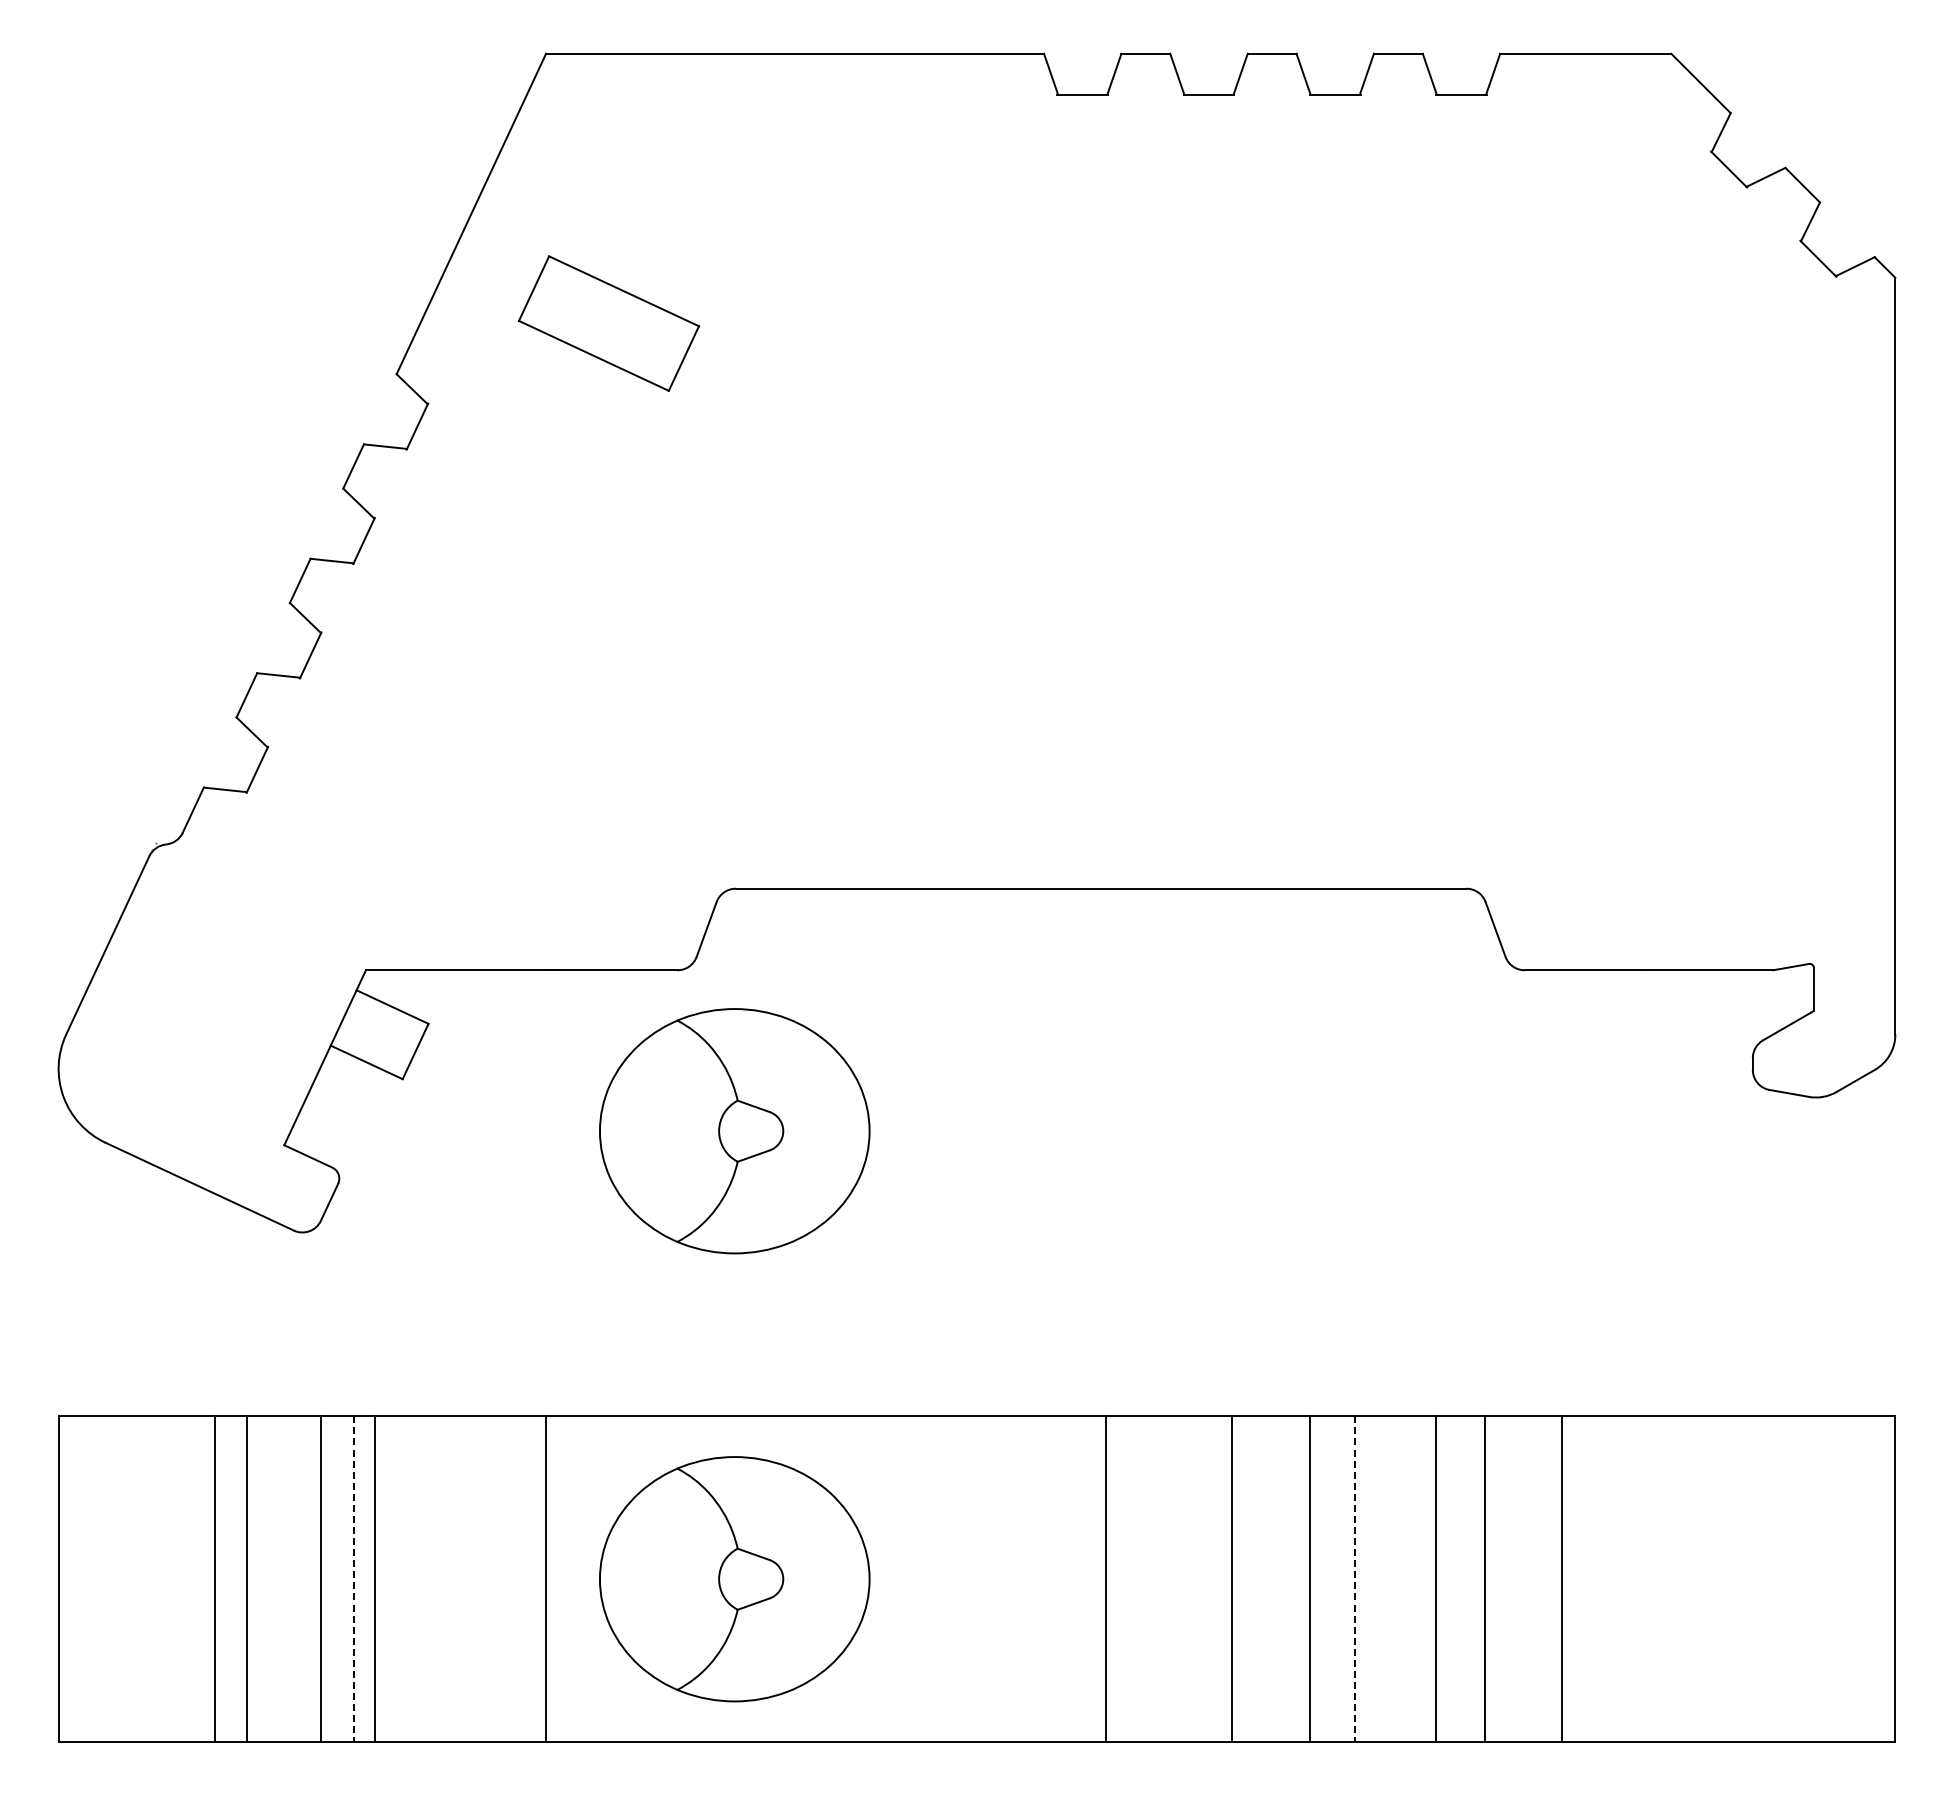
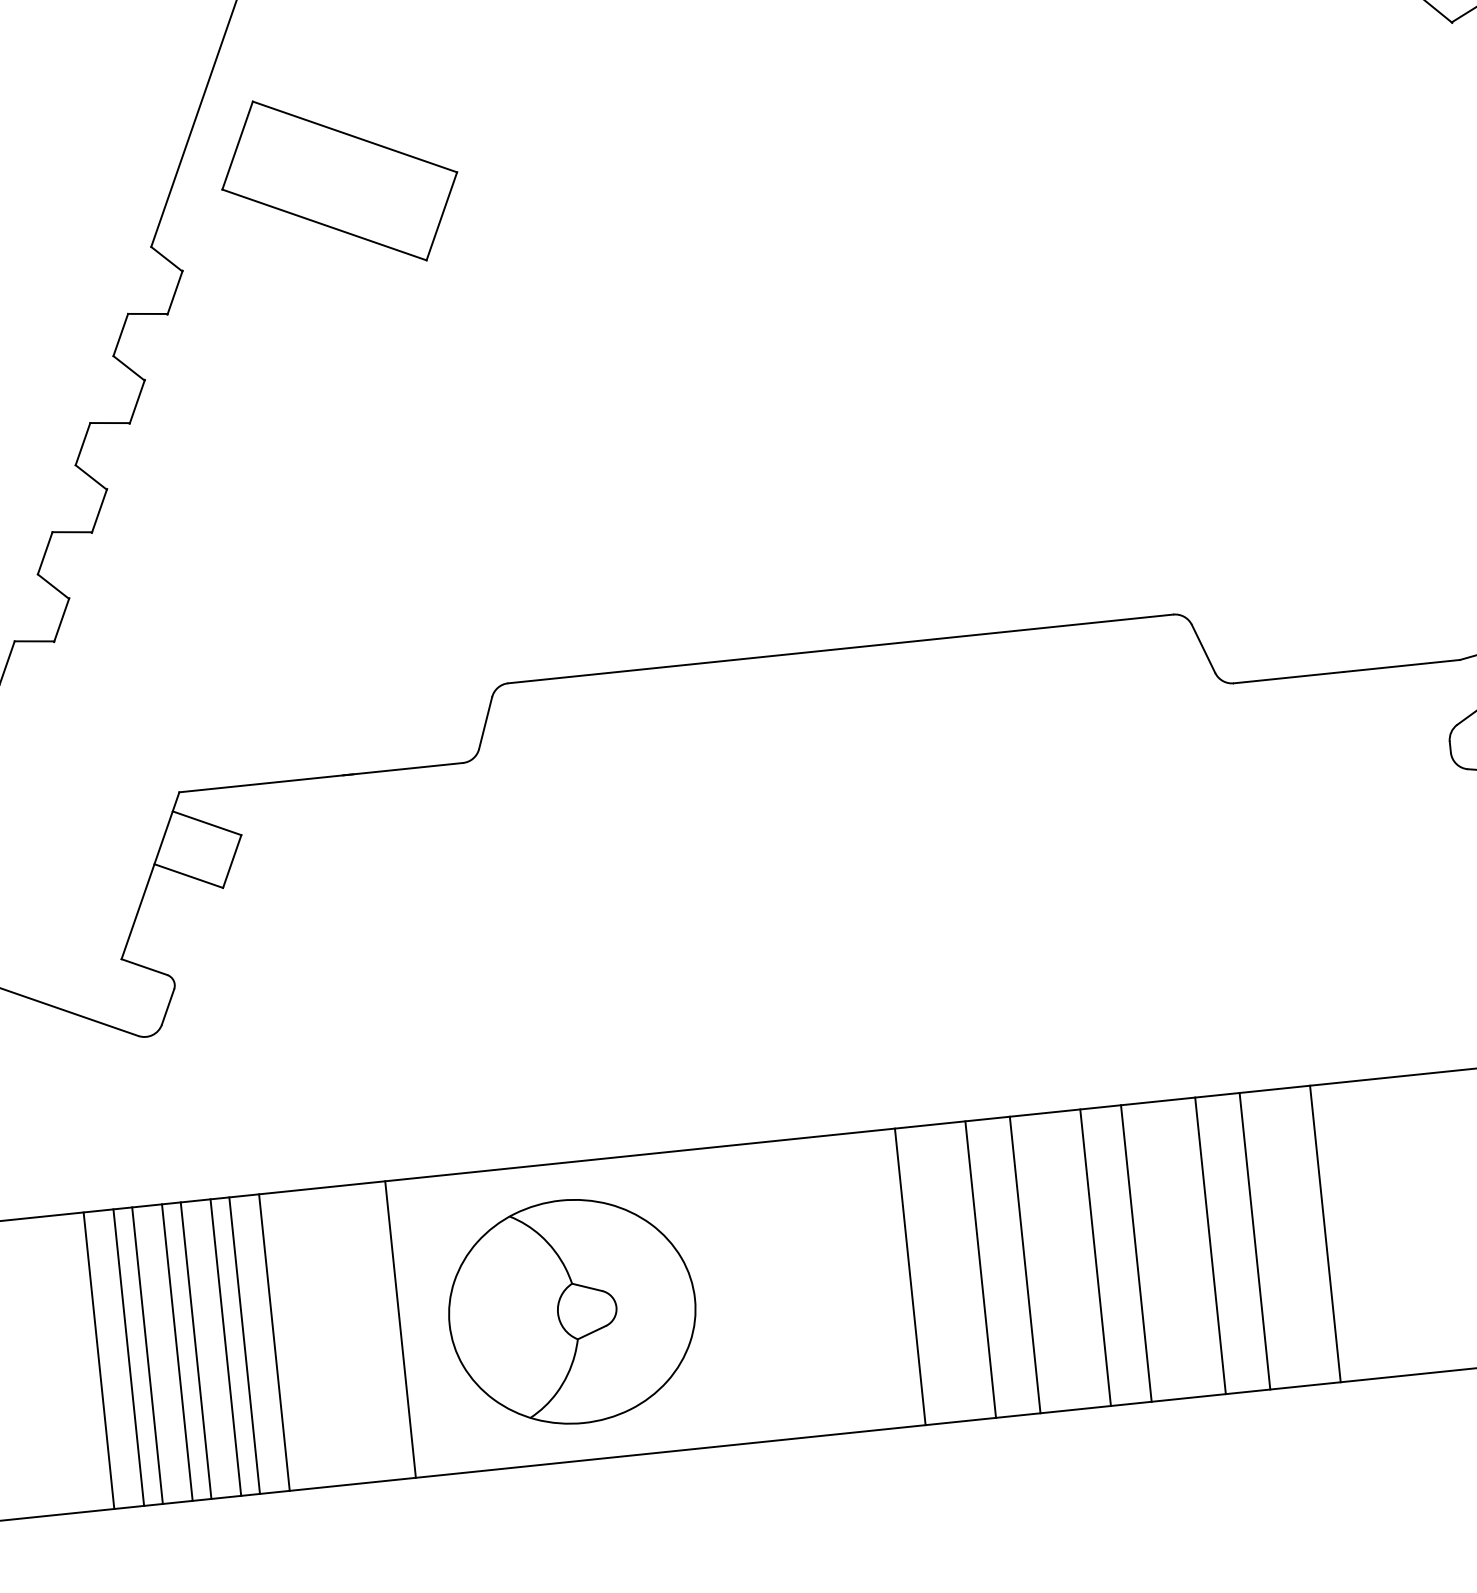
part: (608, 323) -> (339, 180), size x1.43
part: (734, 1131) -> (529, 904), removed
line: (268, 1579) -> (148, 1355), added
line: (300, 1579) -> (177, 1352), added
line: (354, 1579) -> (226, 1347), dashed -> solid
line: (407, 1579) -> (274, 1342), added
line: (1183, 1579) -> (980, 1269), added
line: (1354, 1579) -> (1136, 1253), dashed -> solid

